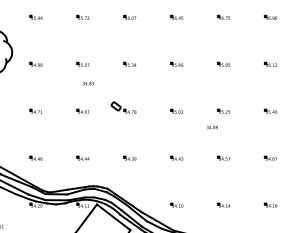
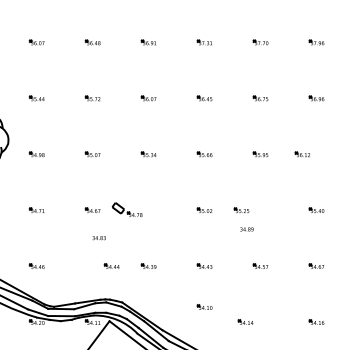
part: (269, 64) -> (301, 154), moved
text: (87, 83) -> (98, 238), moved
part: (122, 107) -> (126, 209), moved
part: (223, 110) -> (241, 209), moved
part: (82, 157) -> (111, 265), moved
part: (176, 204) -> (204, 306), moved
part: (223, 204) -> (245, 321), moved

